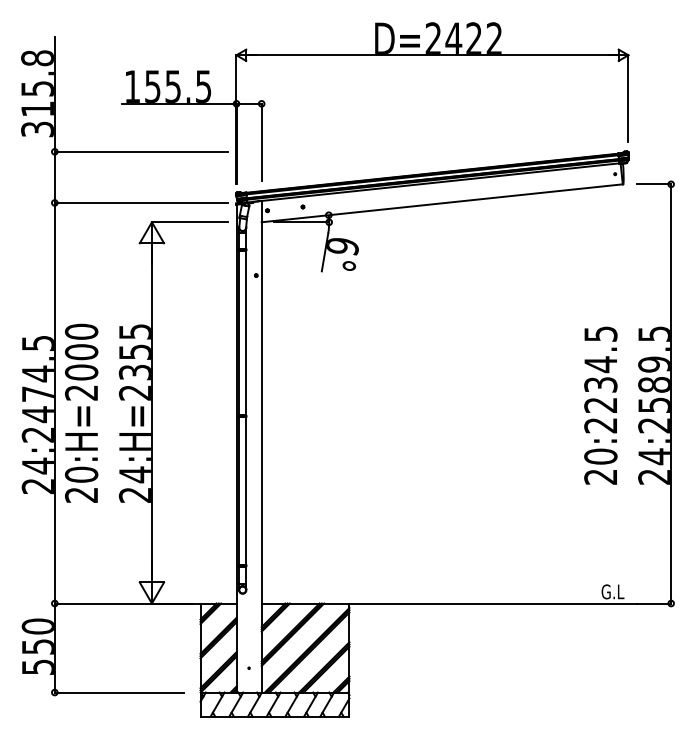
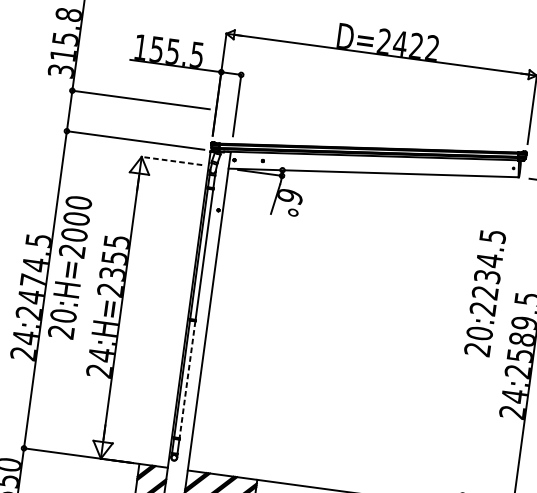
line: (189, 222) -> (171, 161), solid -> dashed
text: (600, 405) -> (484, 292), moved
text: (81, 412) -> (70, 266), moved
line: (246, 491) -> (187, 380), solid -> dashed

